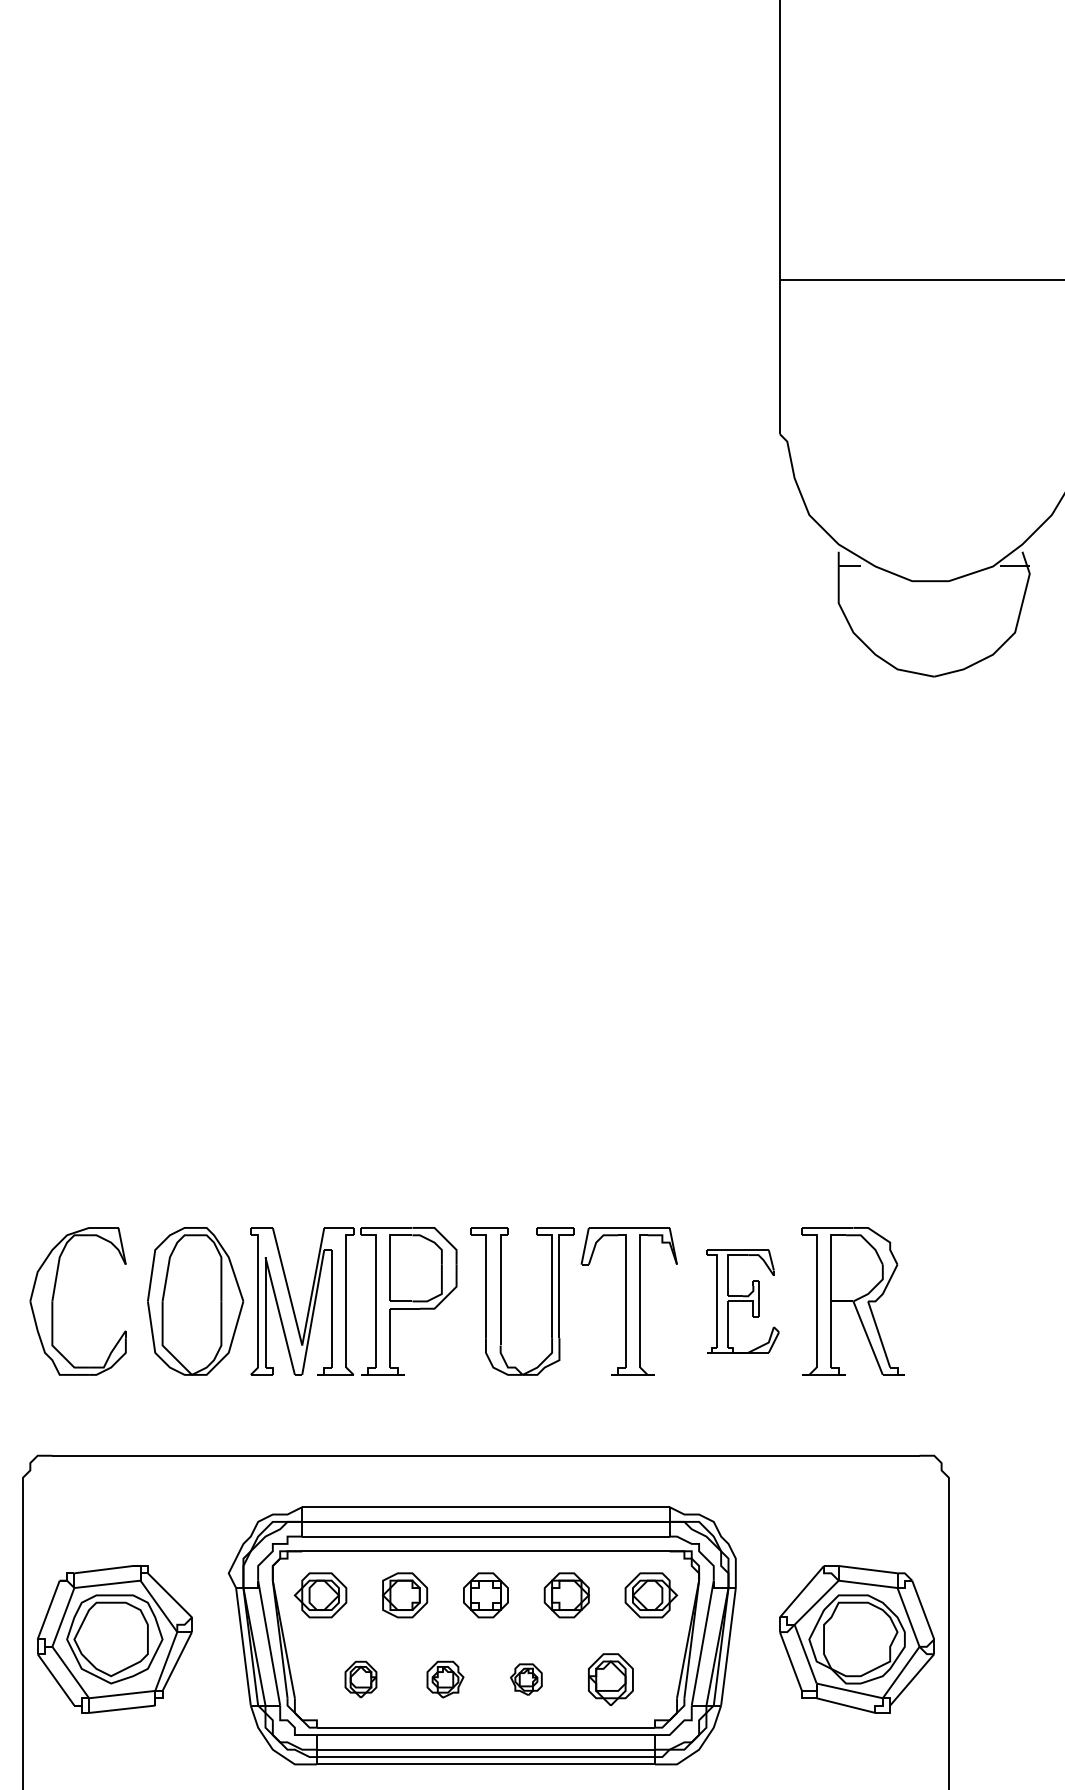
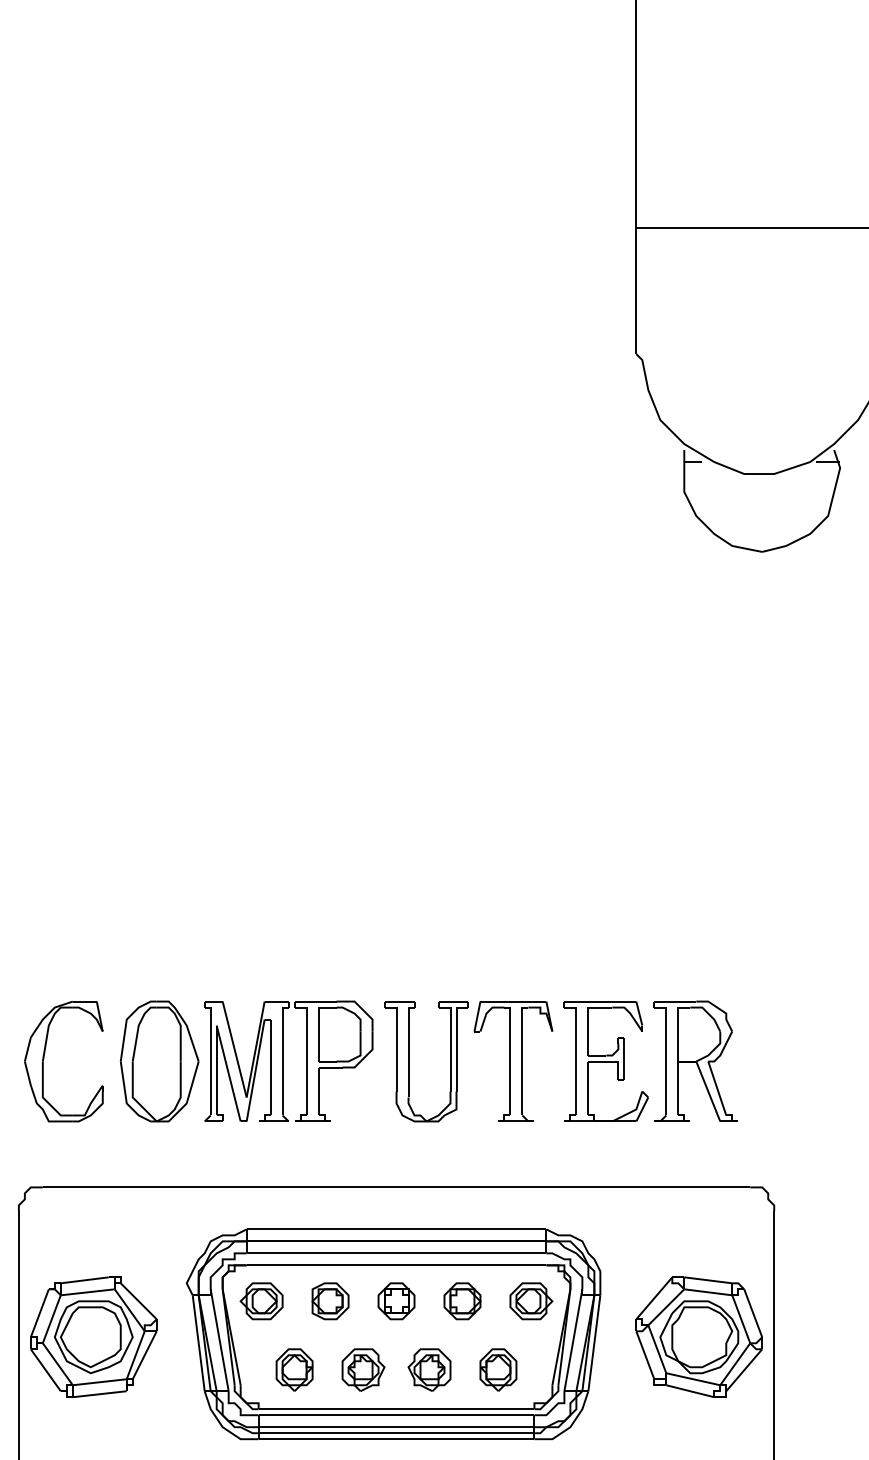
part: (742, 1301) -> (605, 1061), size x1.43
part: (360, 1678) -> (294, 1369), size x1.43
part: (445, 1678) -> (363, 1369), size x1.43
part: (526, 1678) -> (429, 1369), size x1.67

